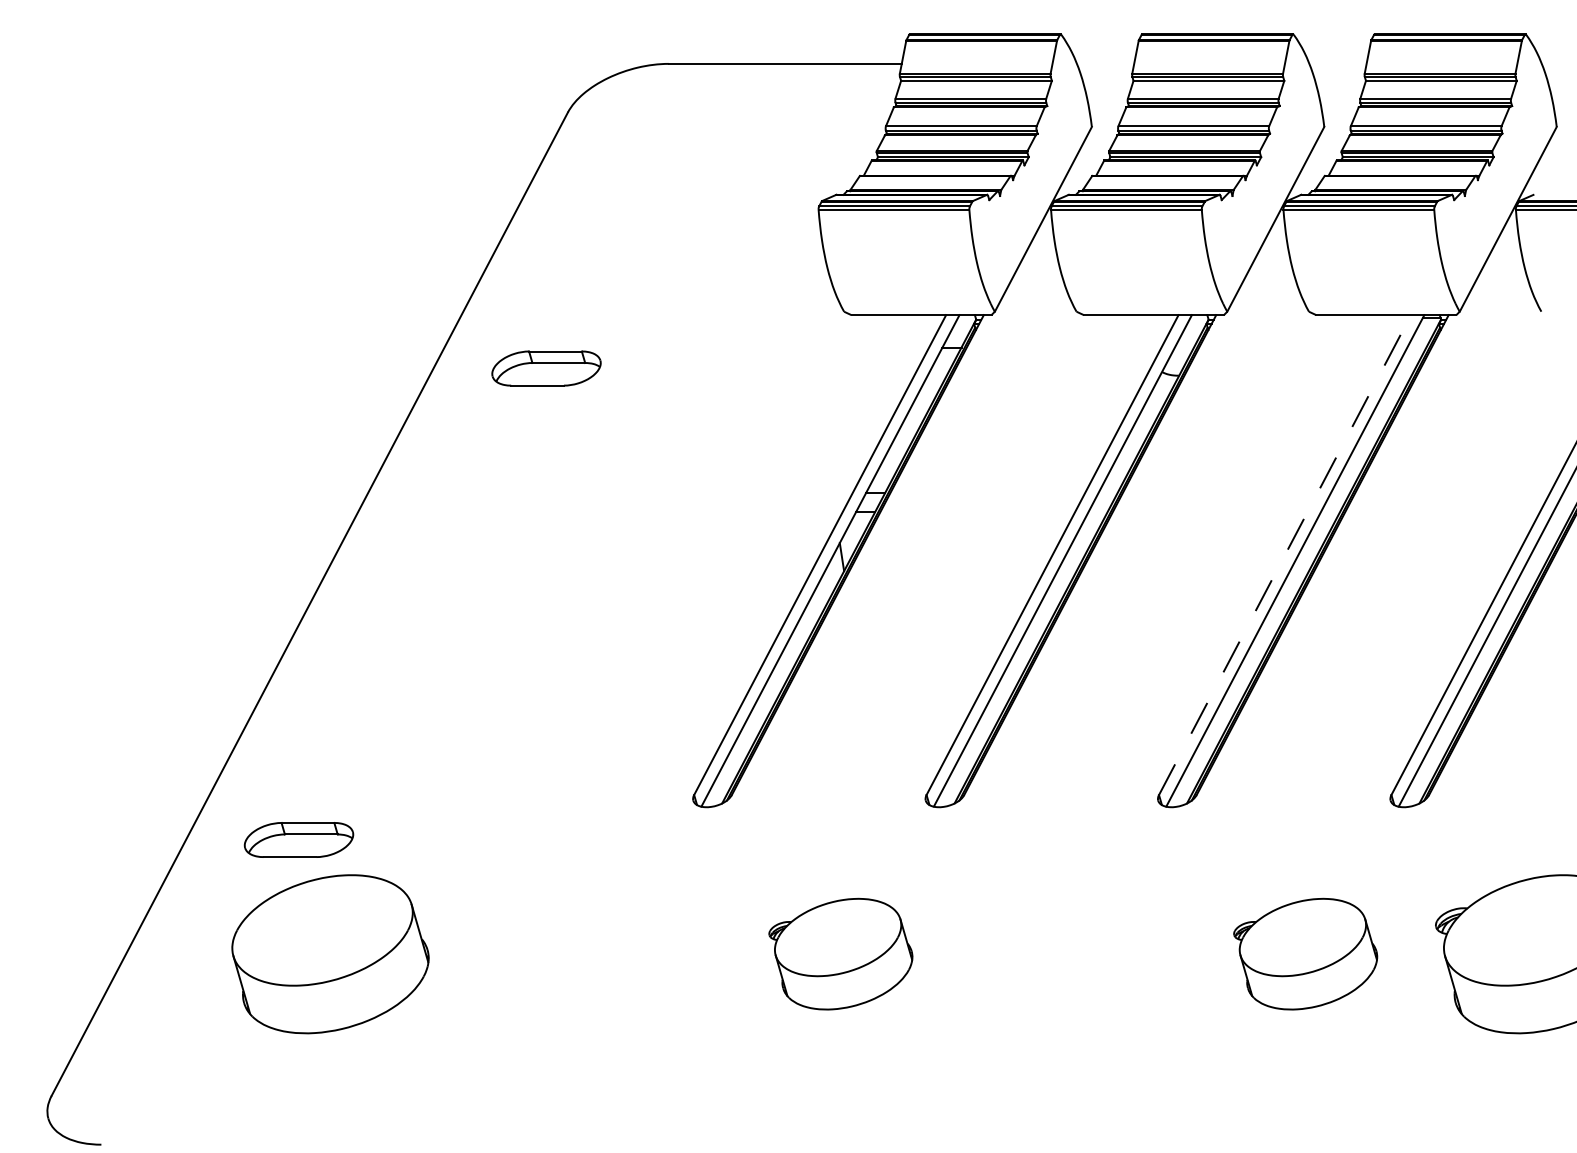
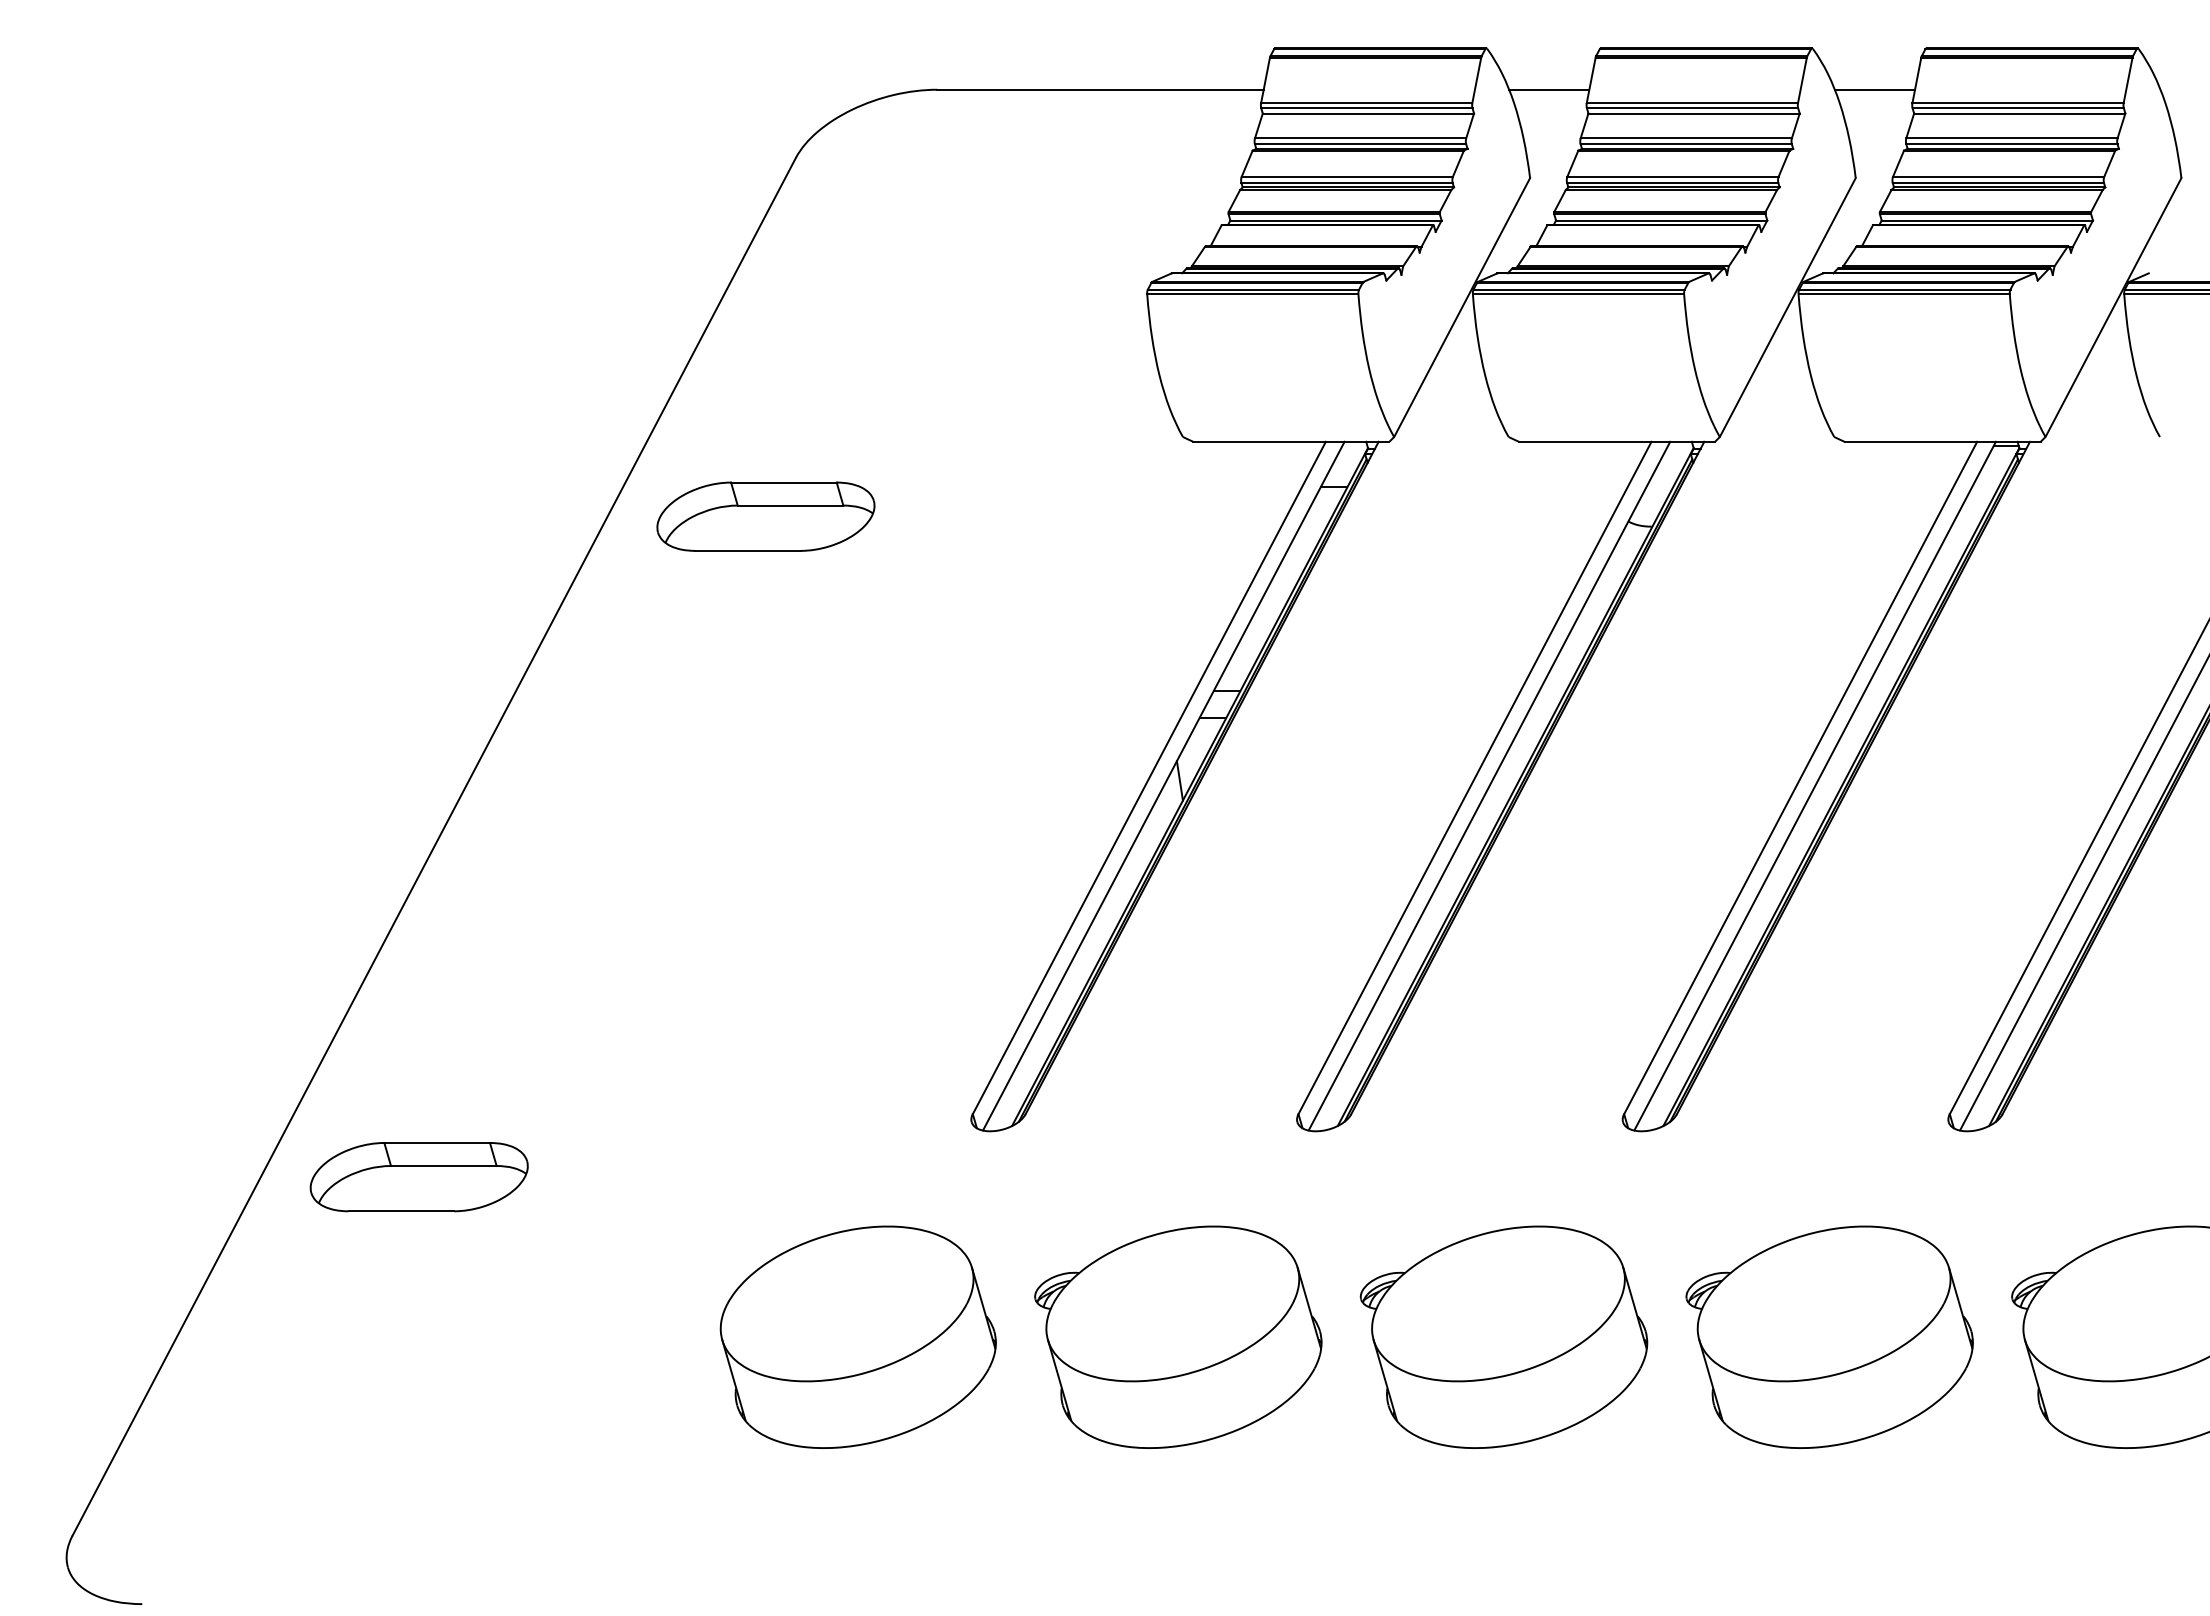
line: (1105, 63) -> (1549, 89), added
line: (1337, 63) -> (1874, 89), added
part: (546, 368) -> (765, 516), size x1.43
line: (1284, 555) -> (1800, 778), dashed -> solid
part: (298, 840) -> (418, 1177), size x1.43
part: (329, 953) -> (857, 1336), moved
part: (840, 953) -> (1178, 1336), size x1.43
part: (1072, 953) -> (1503, 1336), added
part: (1305, 953) -> (1829, 1336), size x1.43

